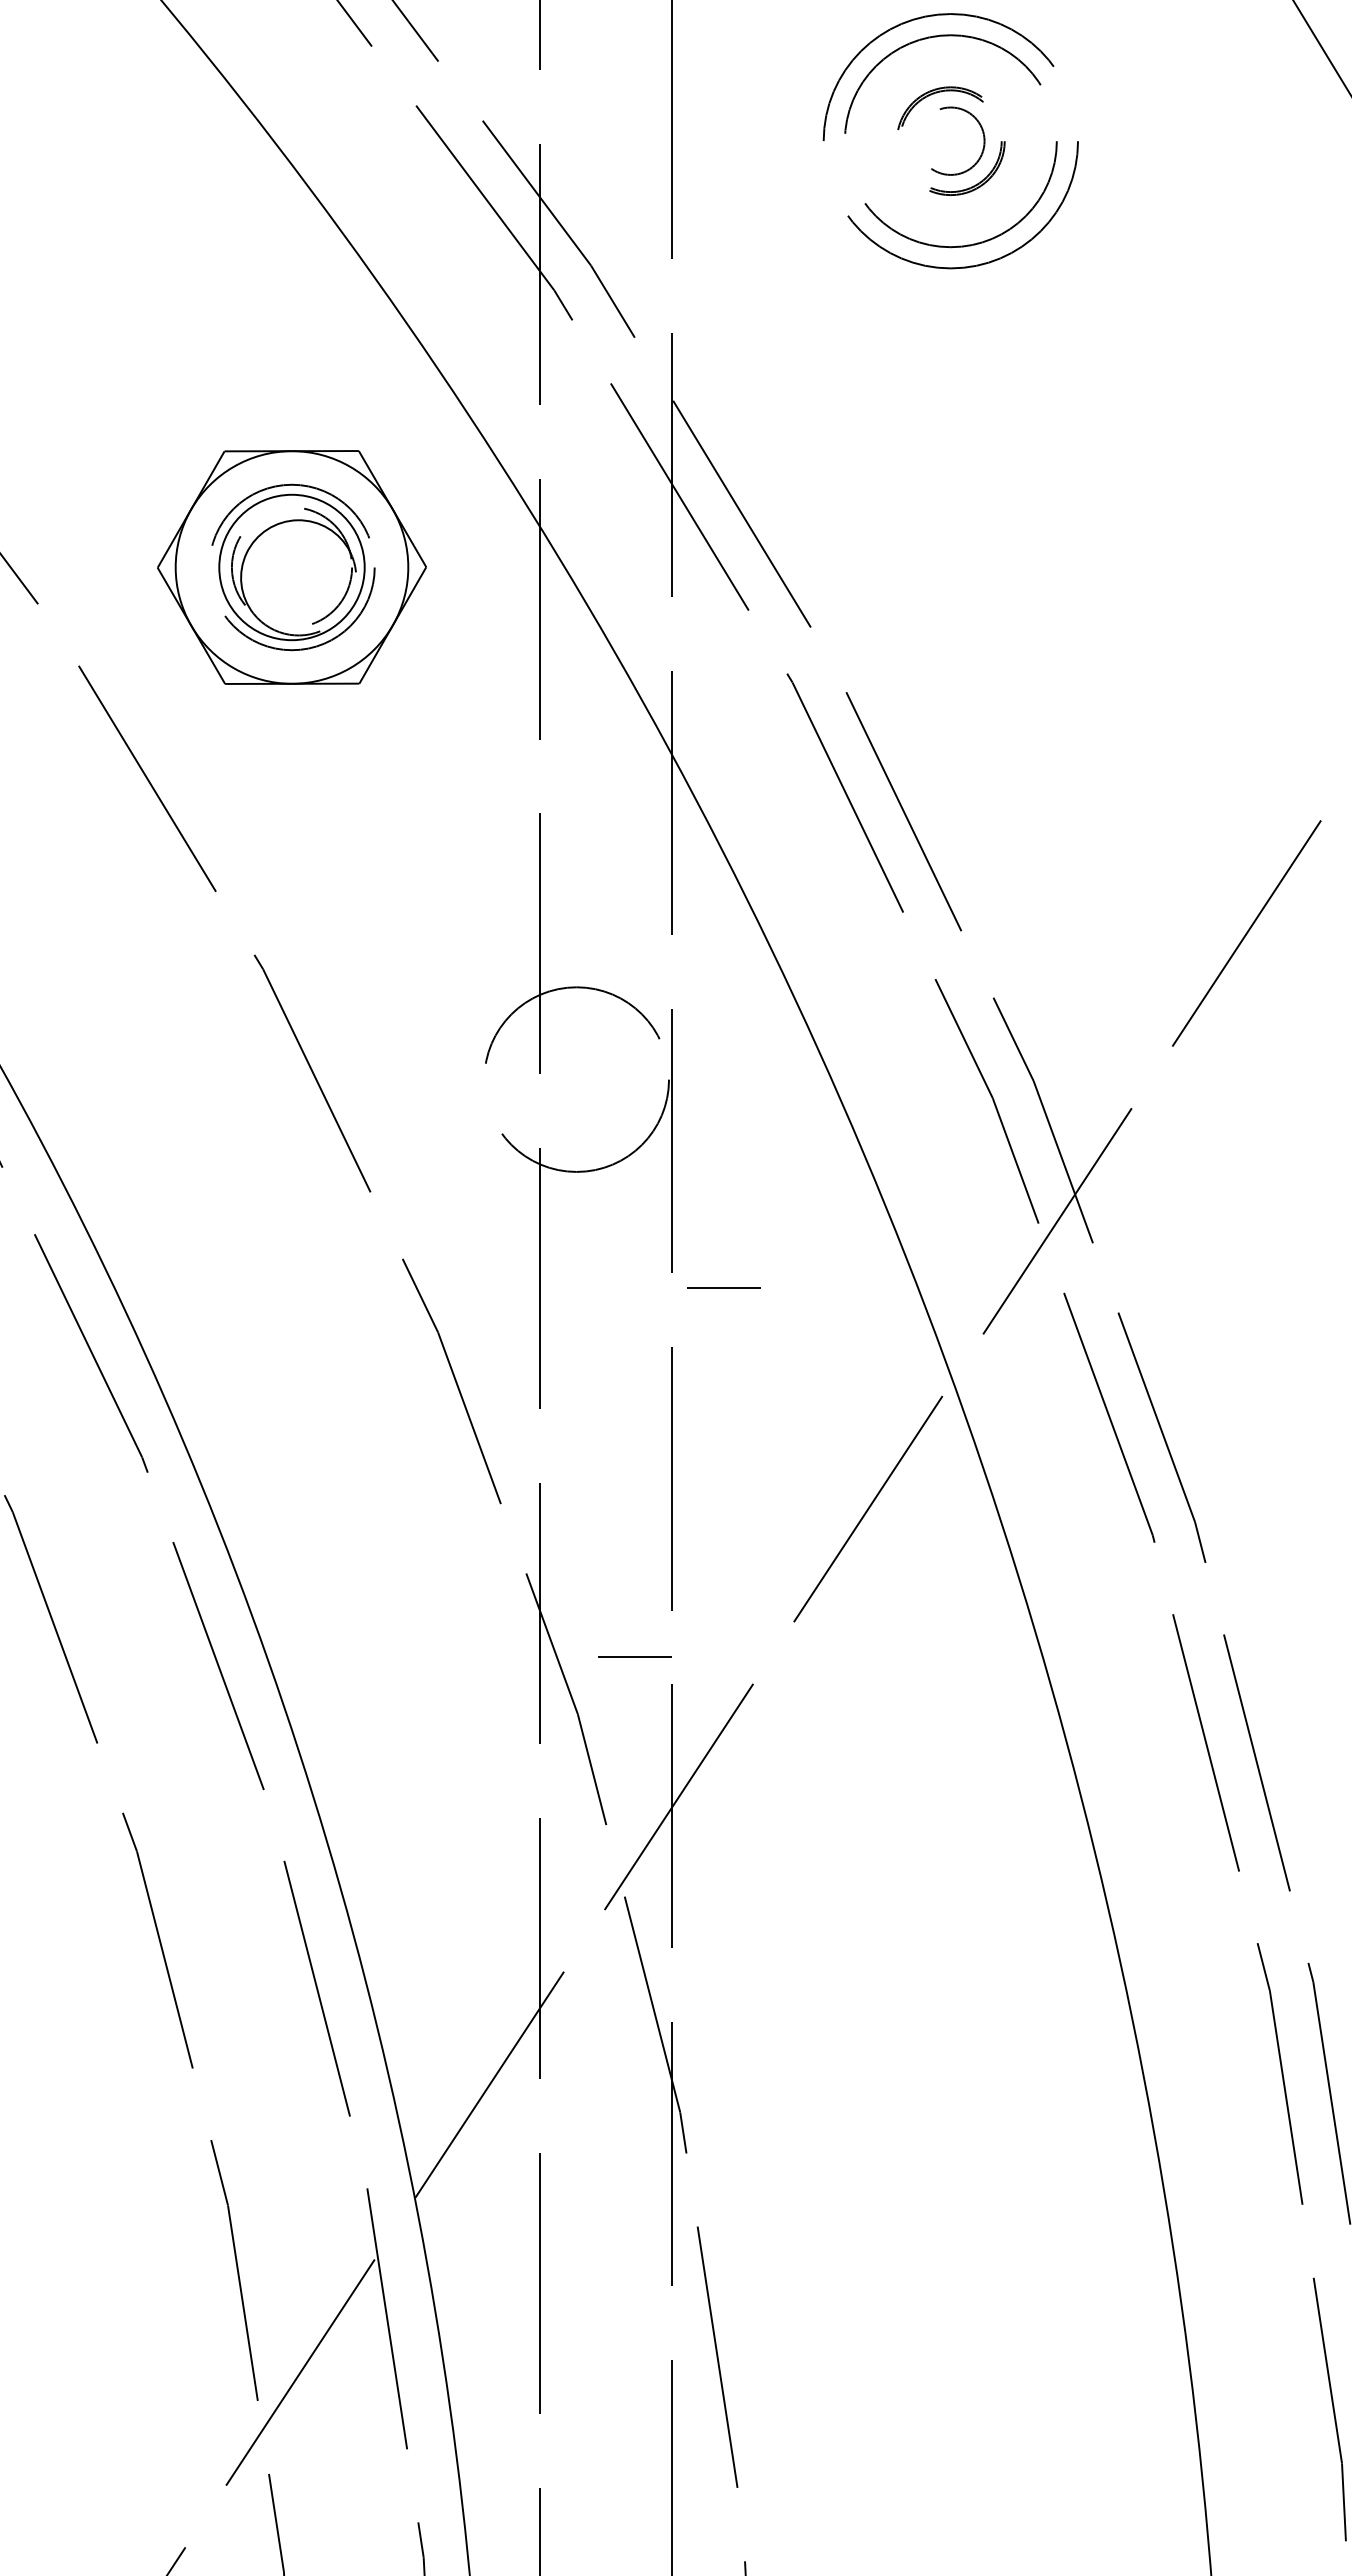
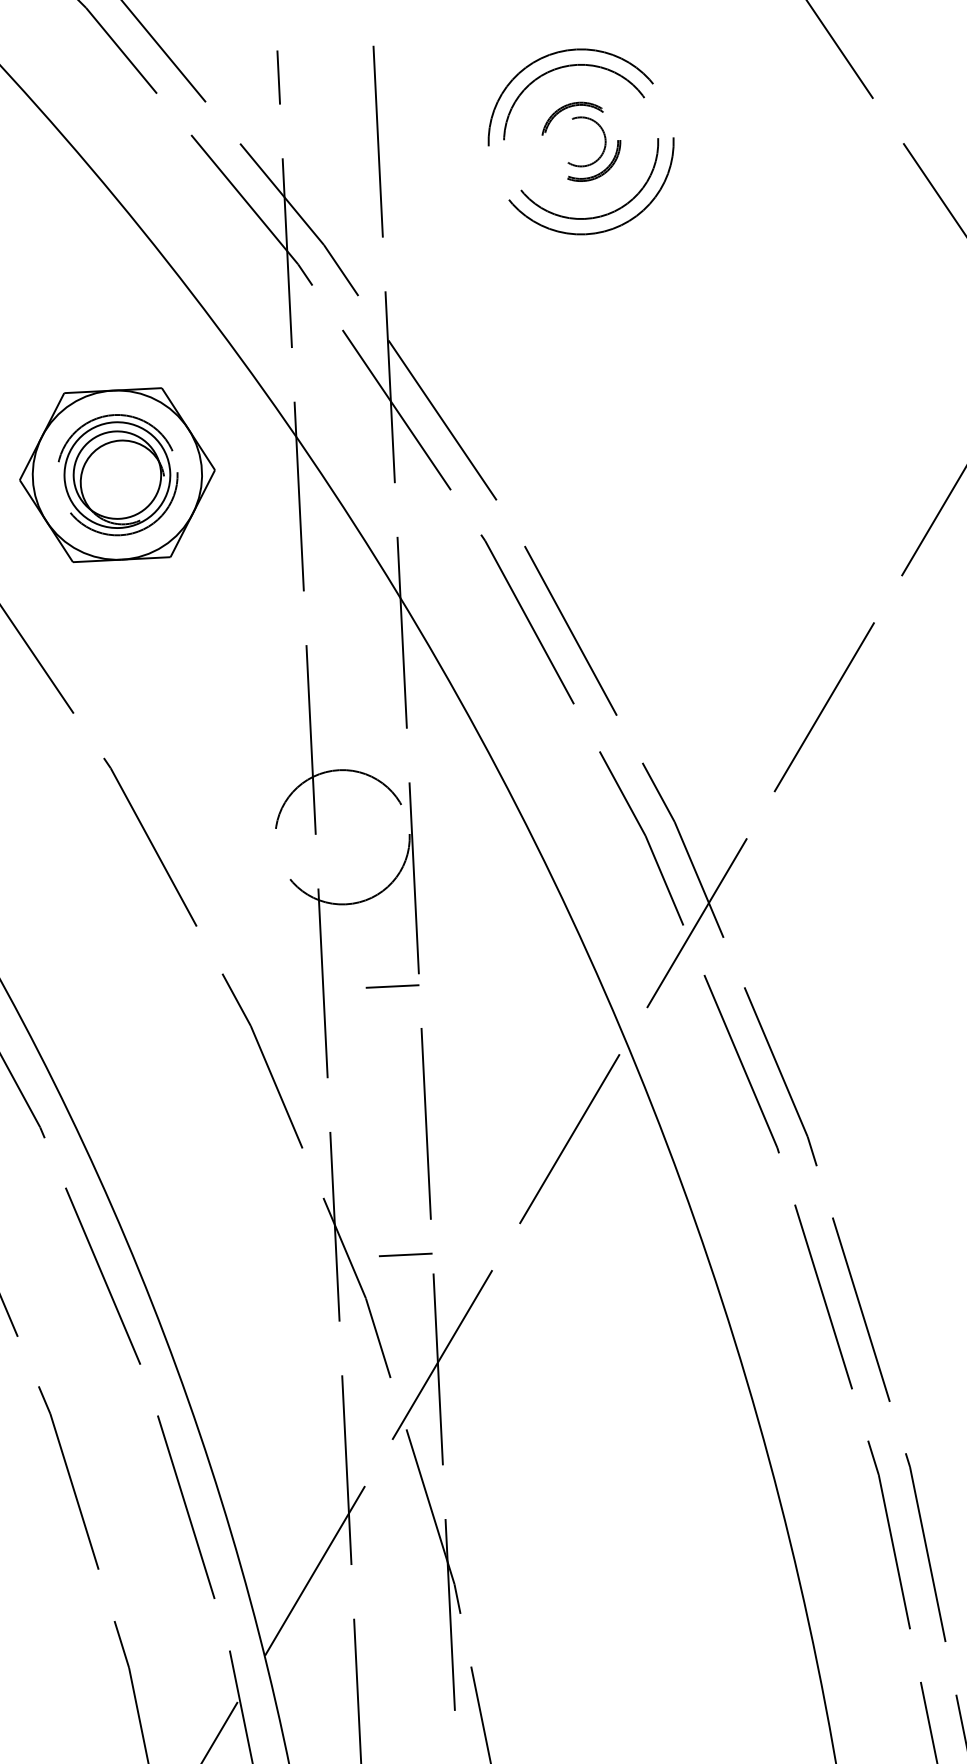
circle: (291, 567) -> (117, 475), dashed -> solid
line: (723, 1287) -> (391, 986), moved

